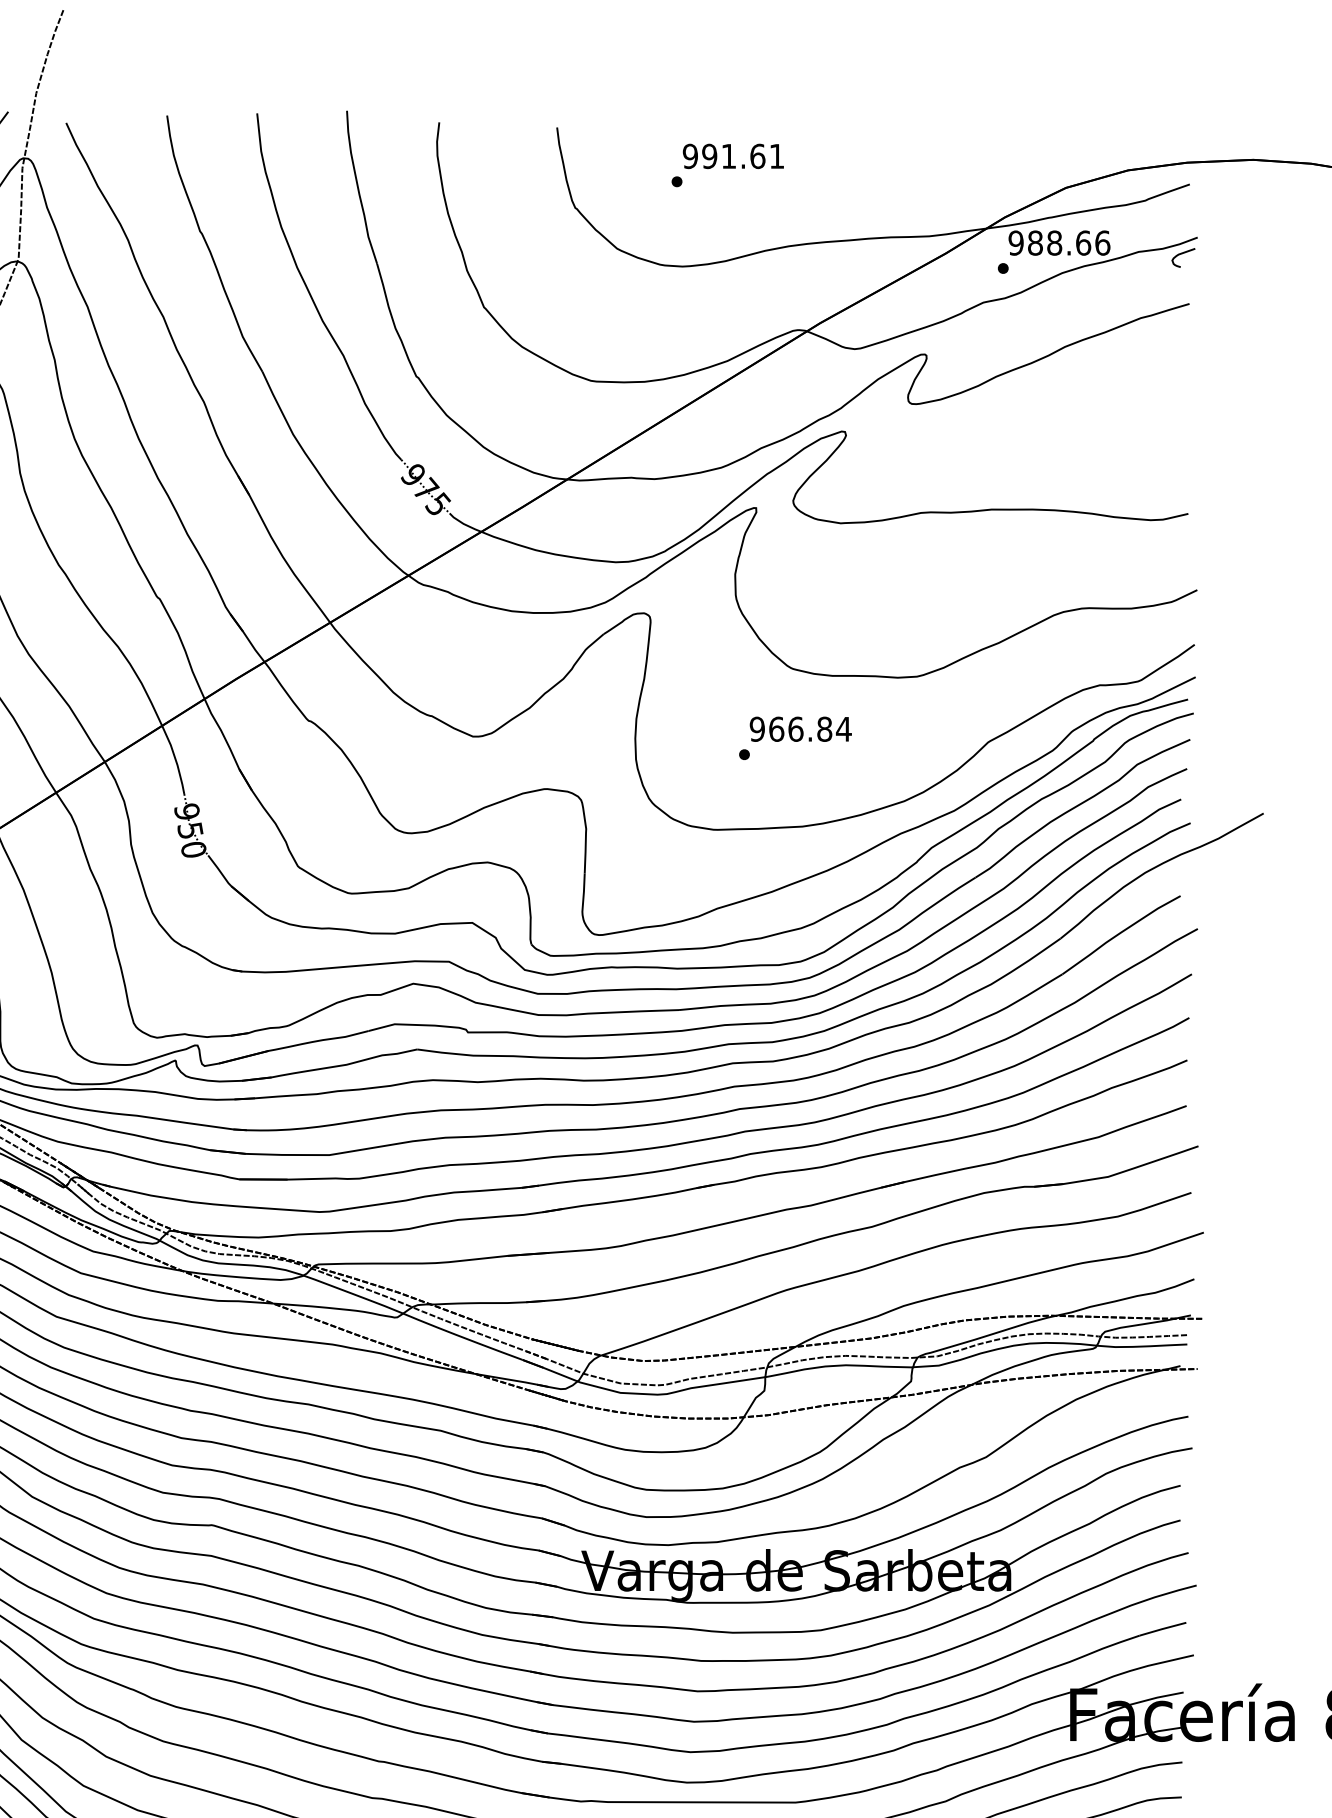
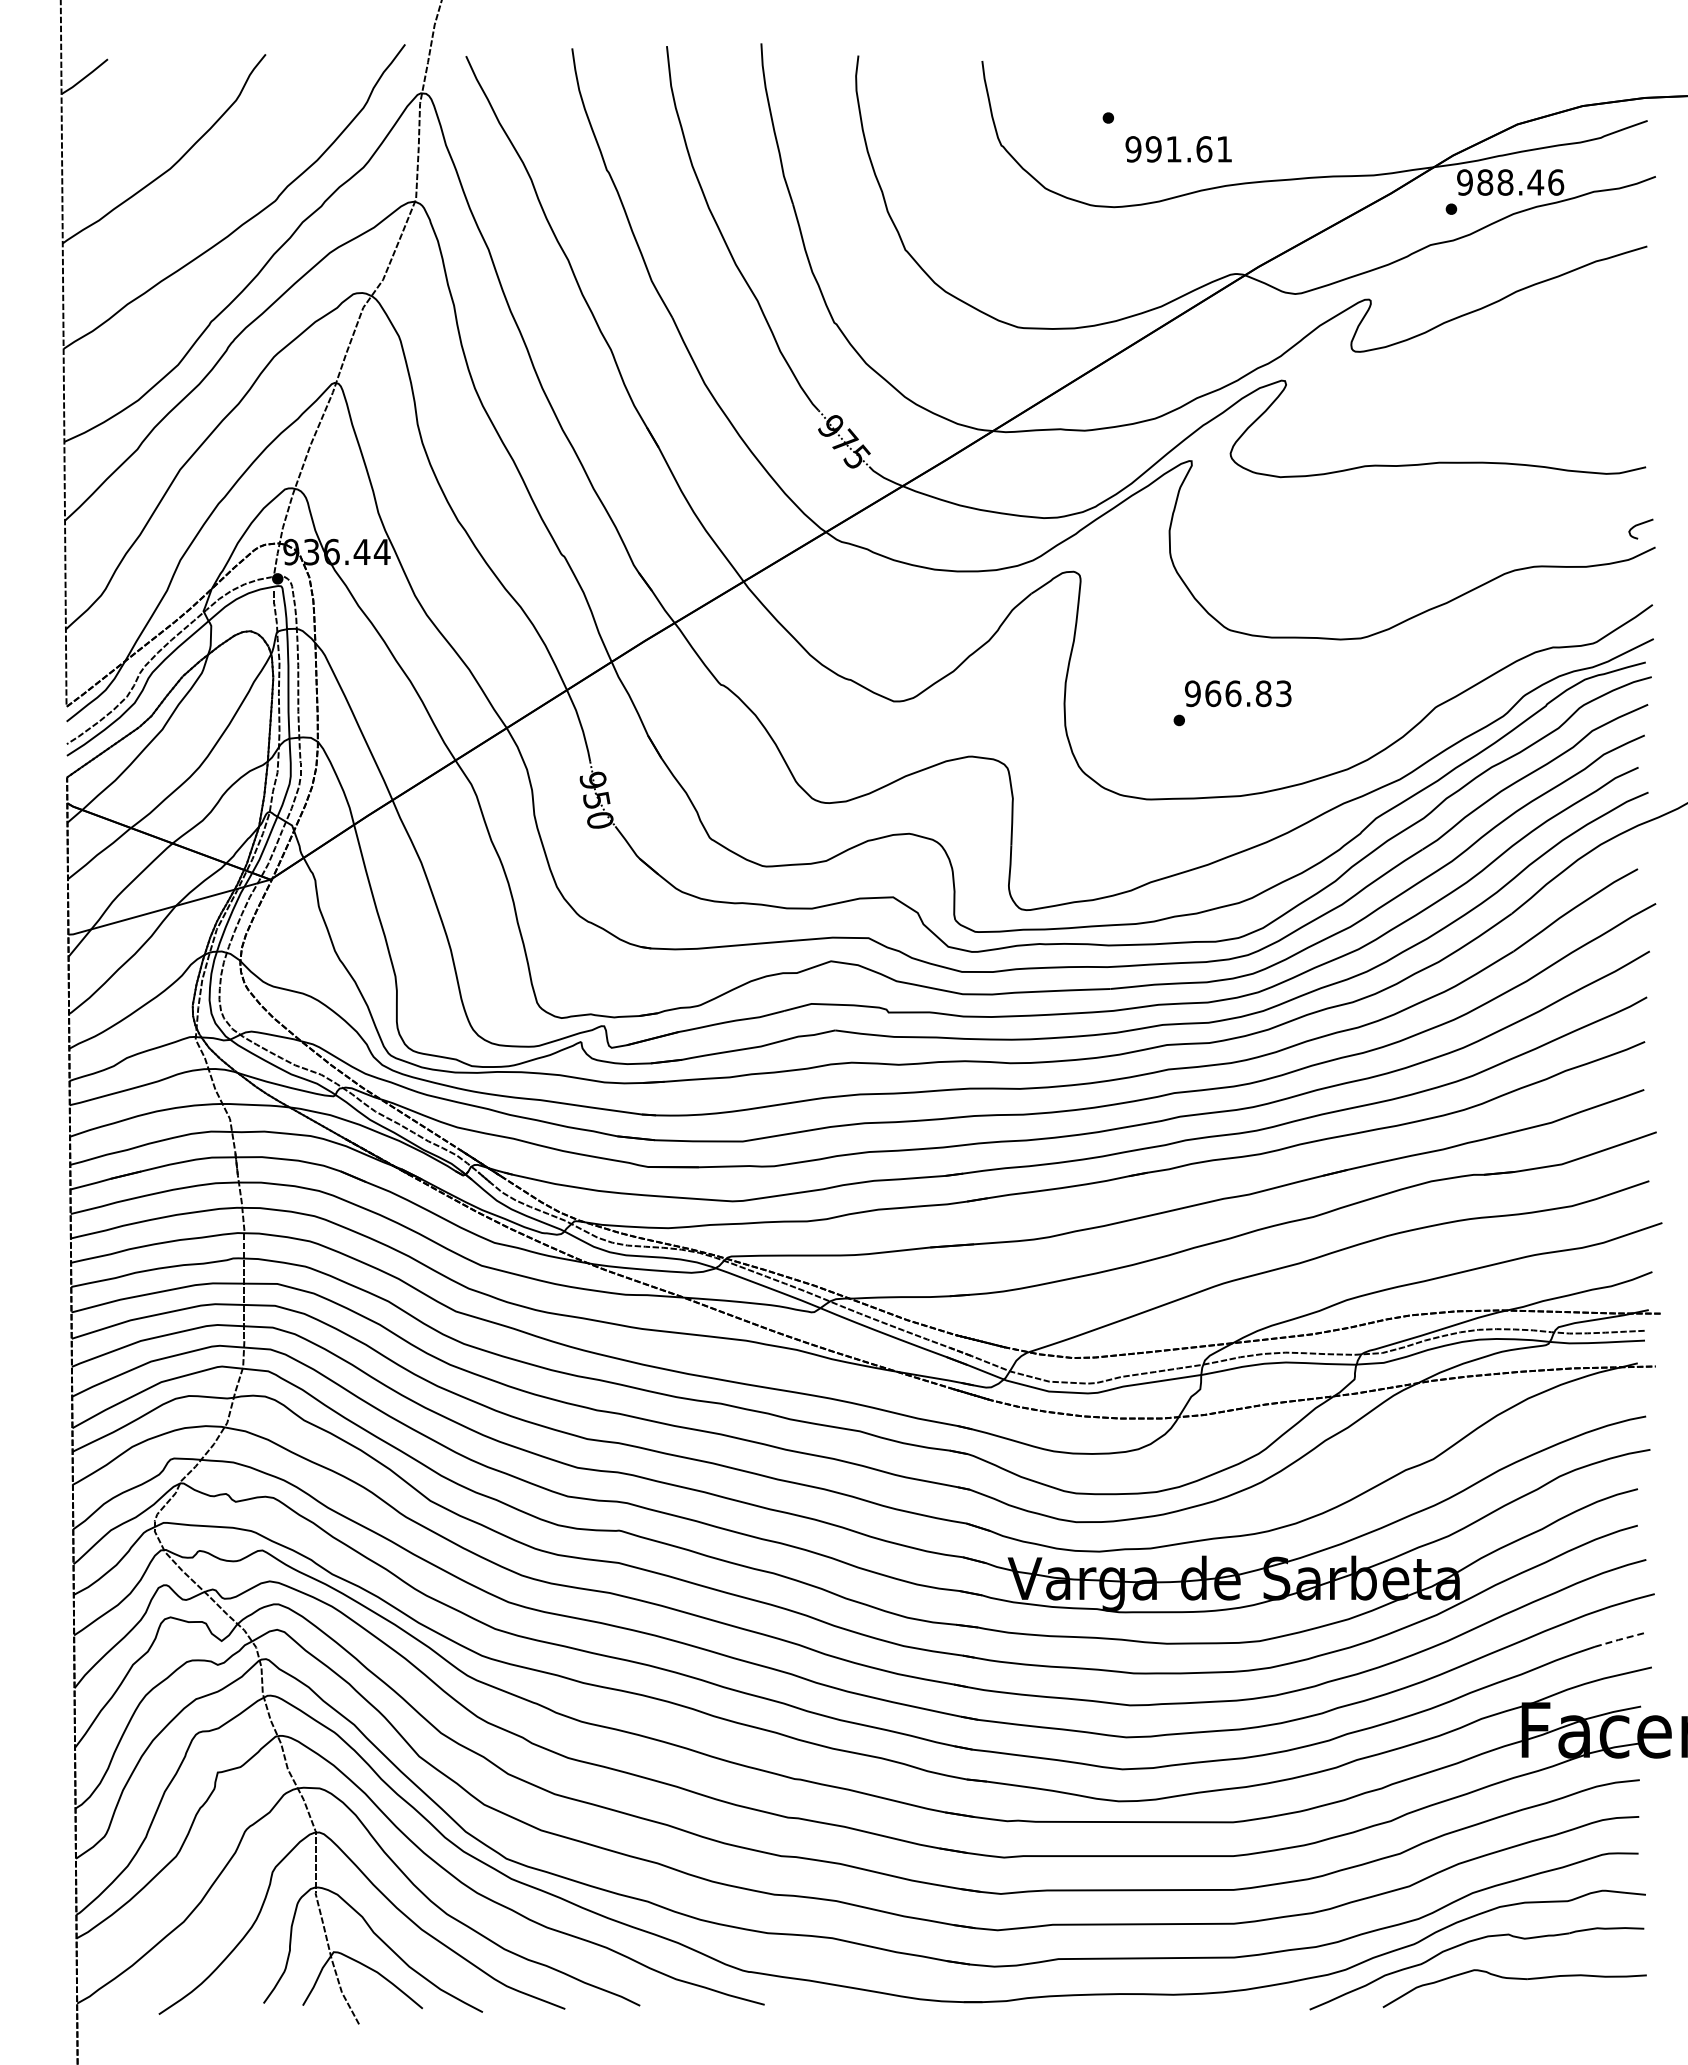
text: (733, 156) -> (1178, 149), moved
text: (1083, 243) -> (1535, 182), 988.66 -> 988.46
curve: (1182, 254) -> (1639, 525), moved
text: (843, 729) -> (1283, 693), 966.84 -> 966.83
line: (1163, 1628) -> (1619, 1639), solid -> dashed

